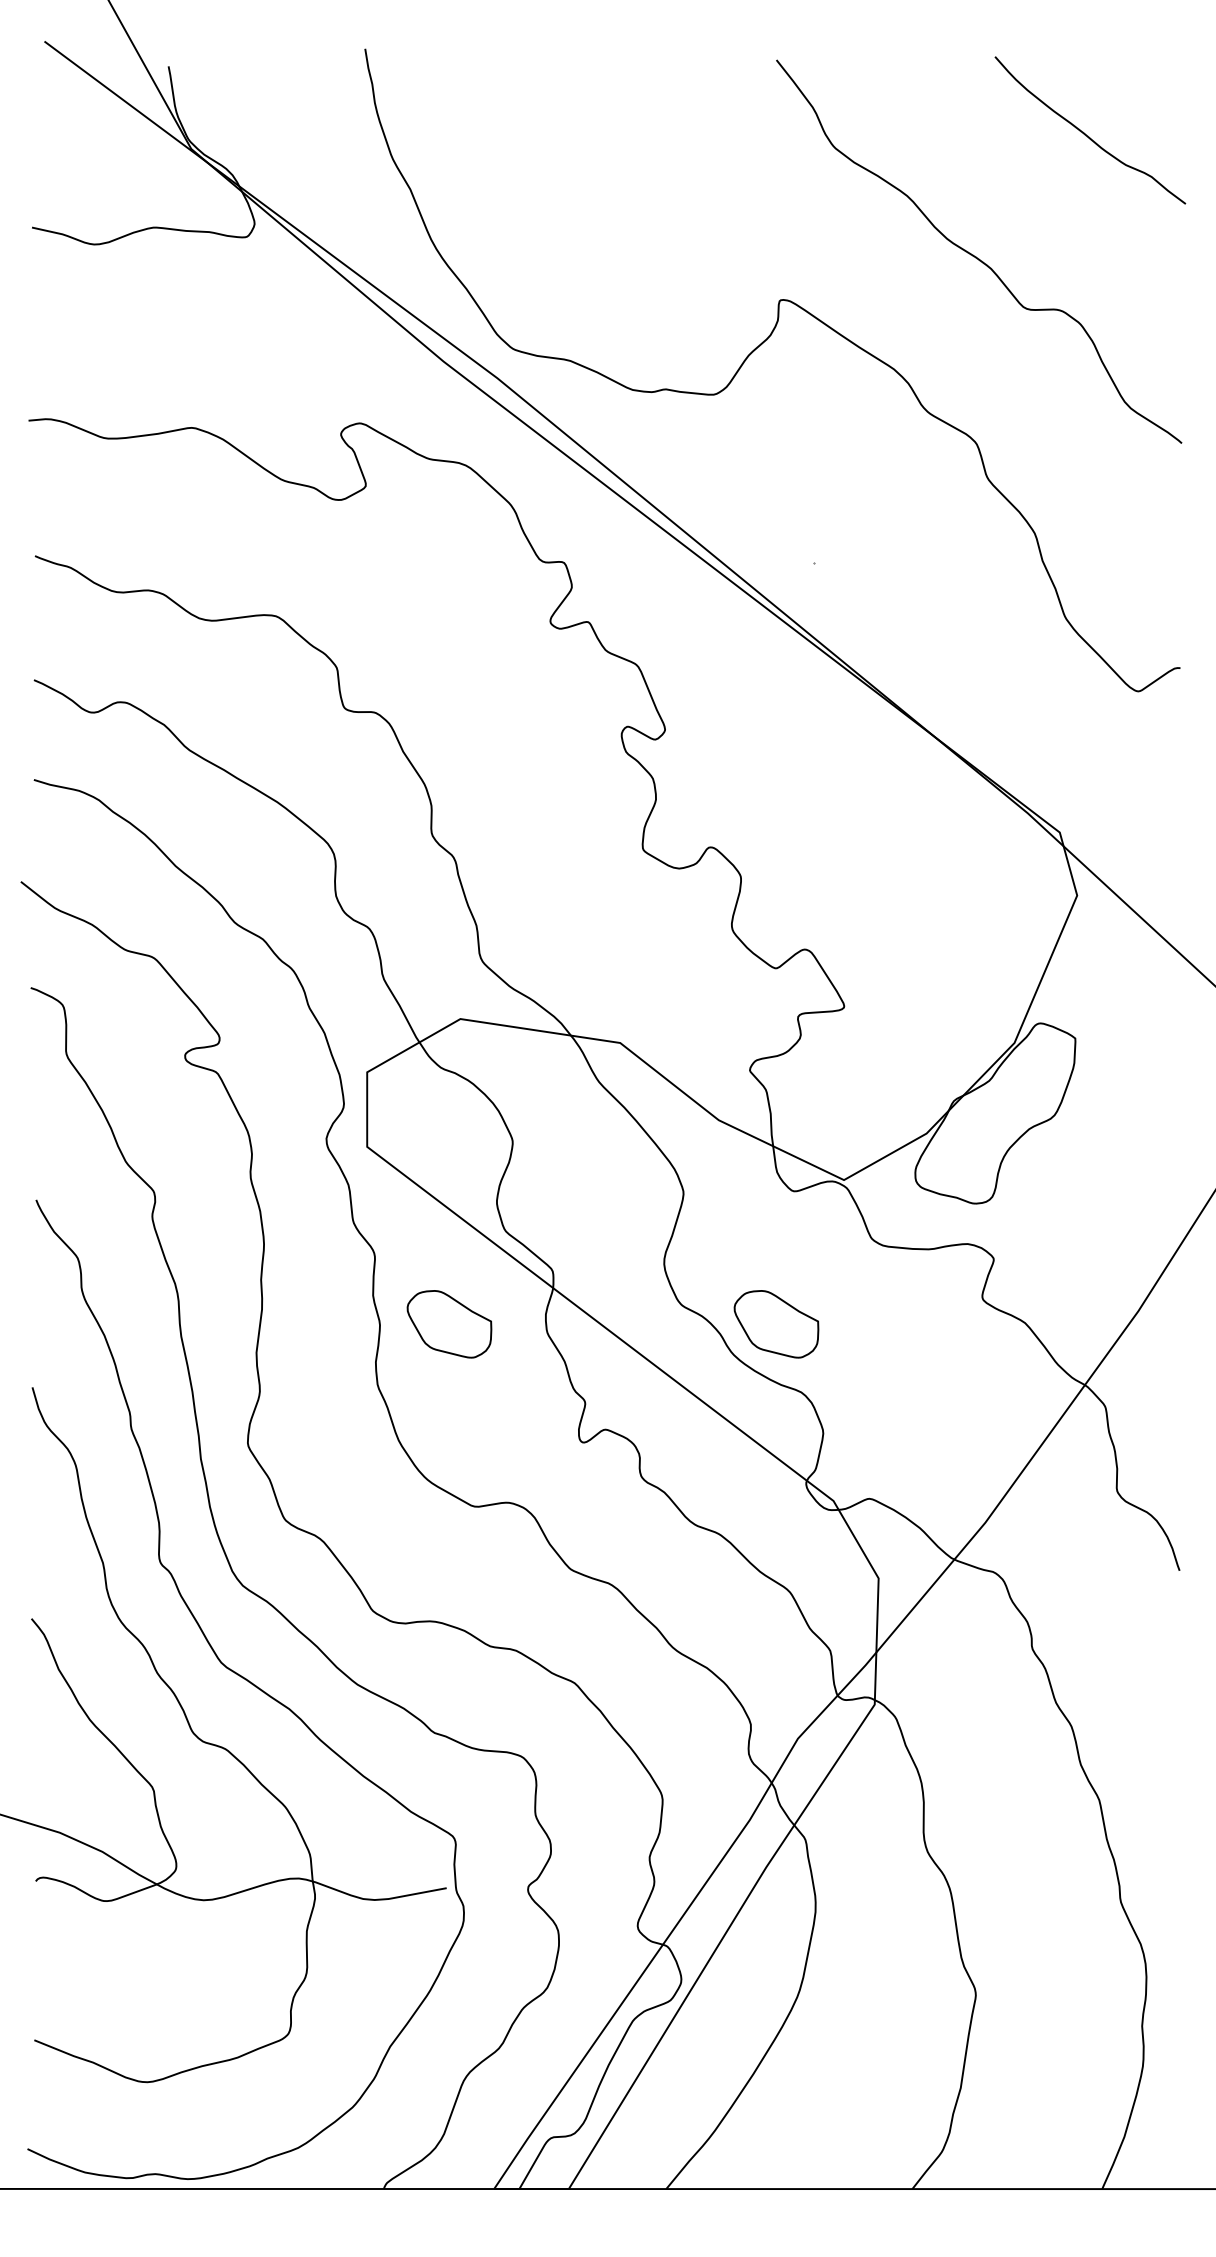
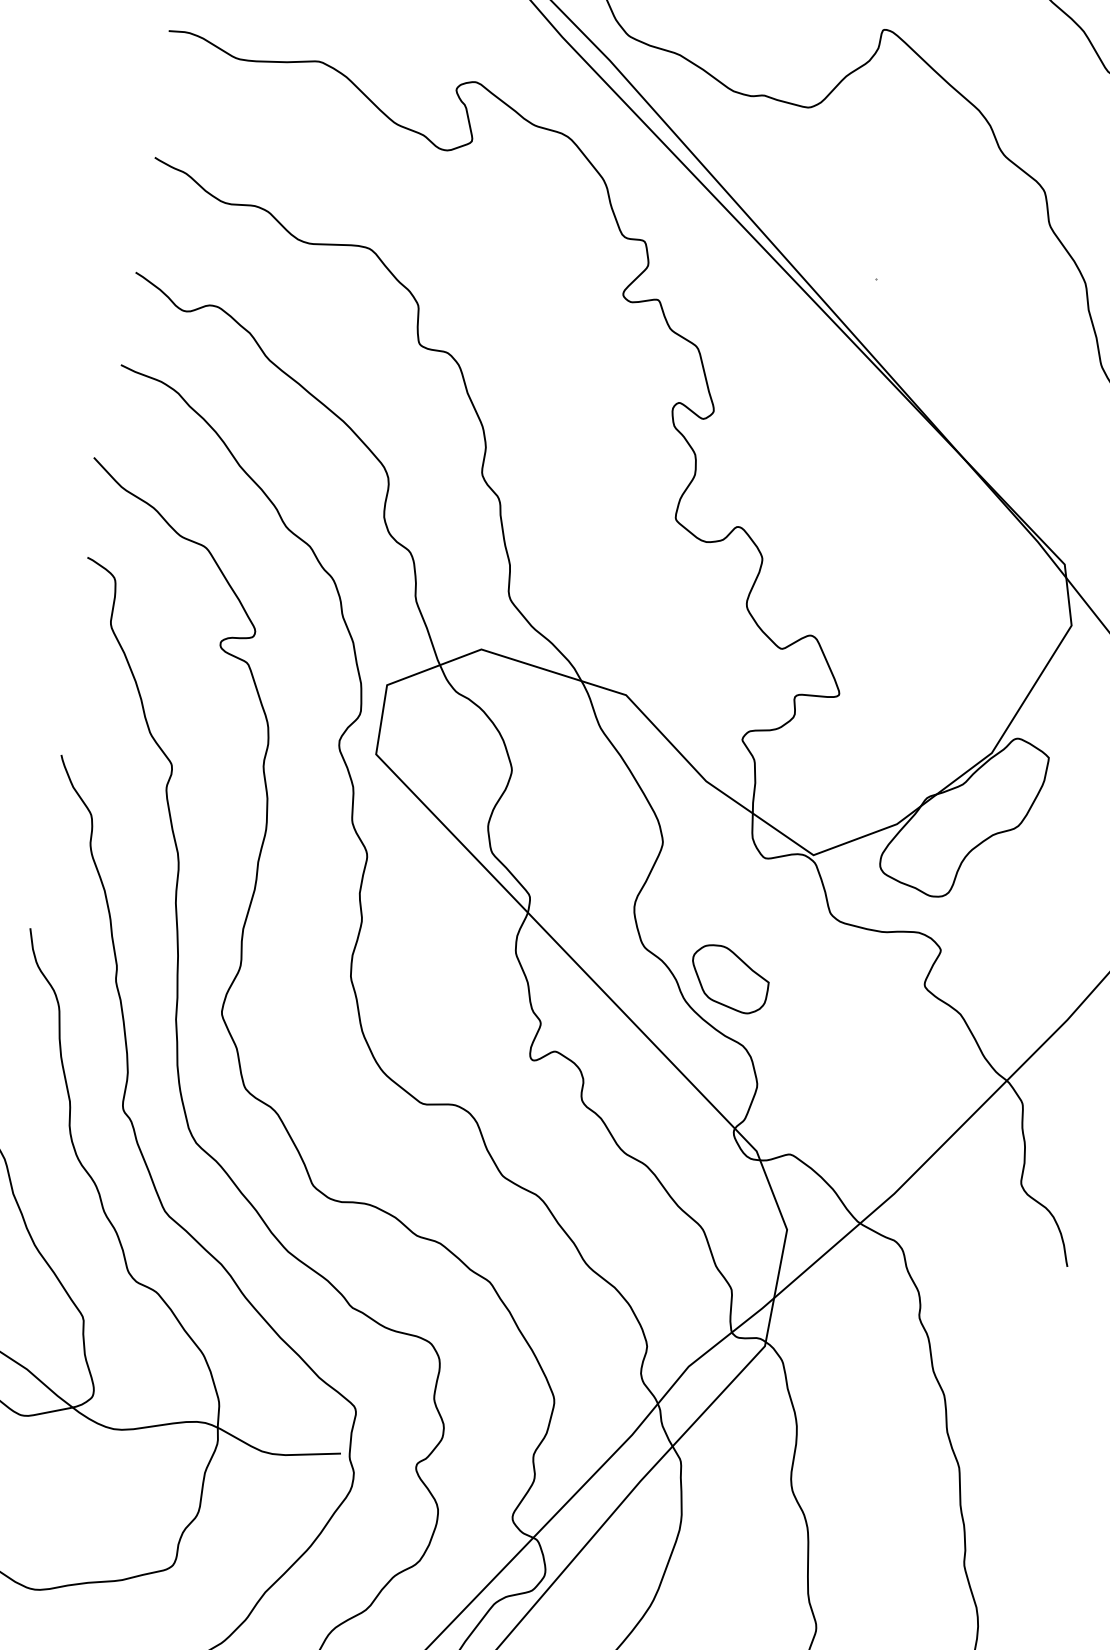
part: (449, 1324) -> (426, 931), removed

